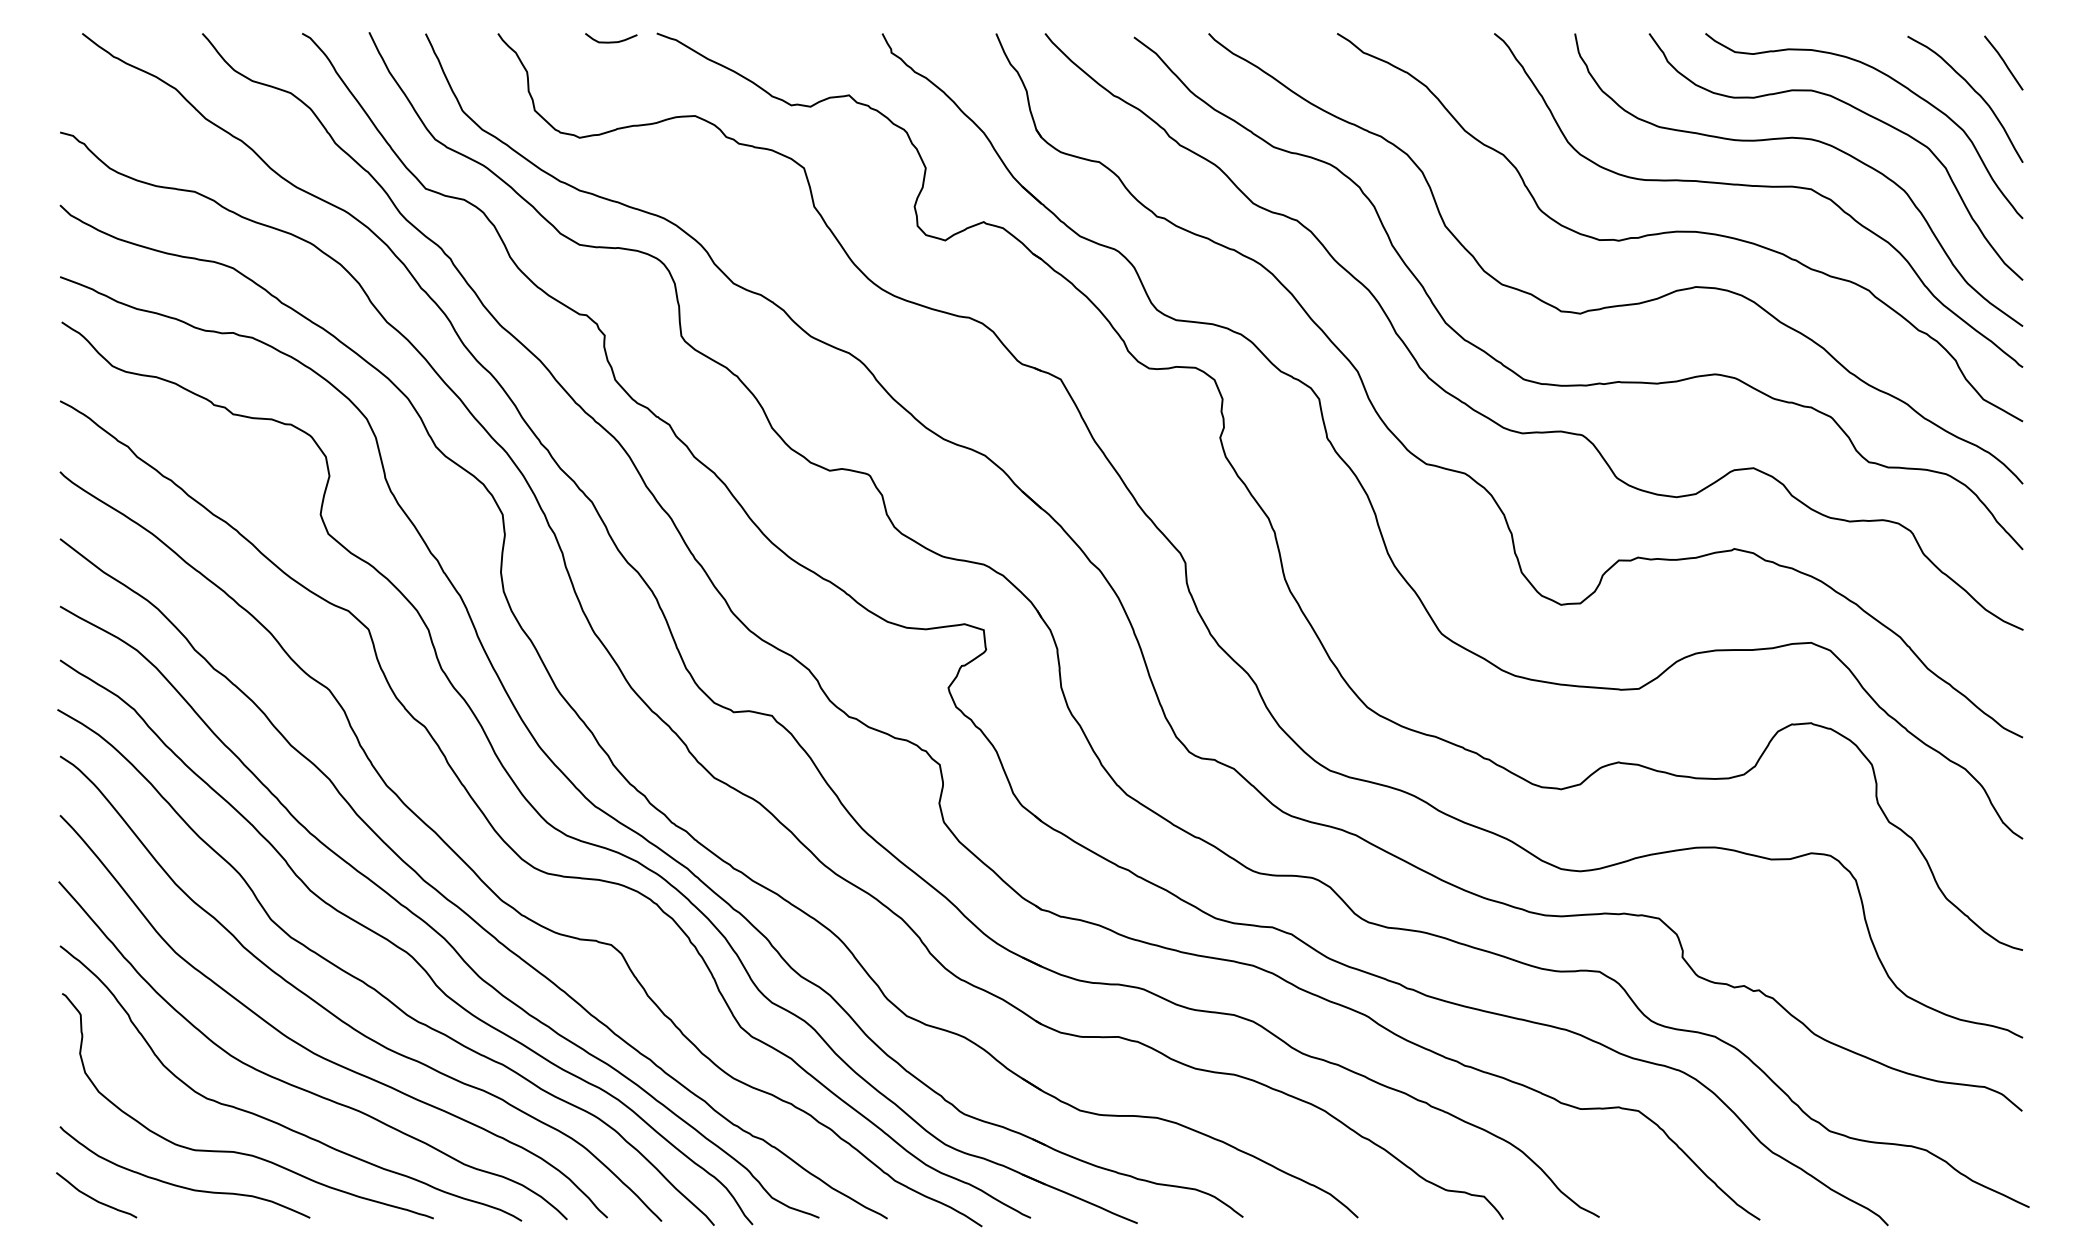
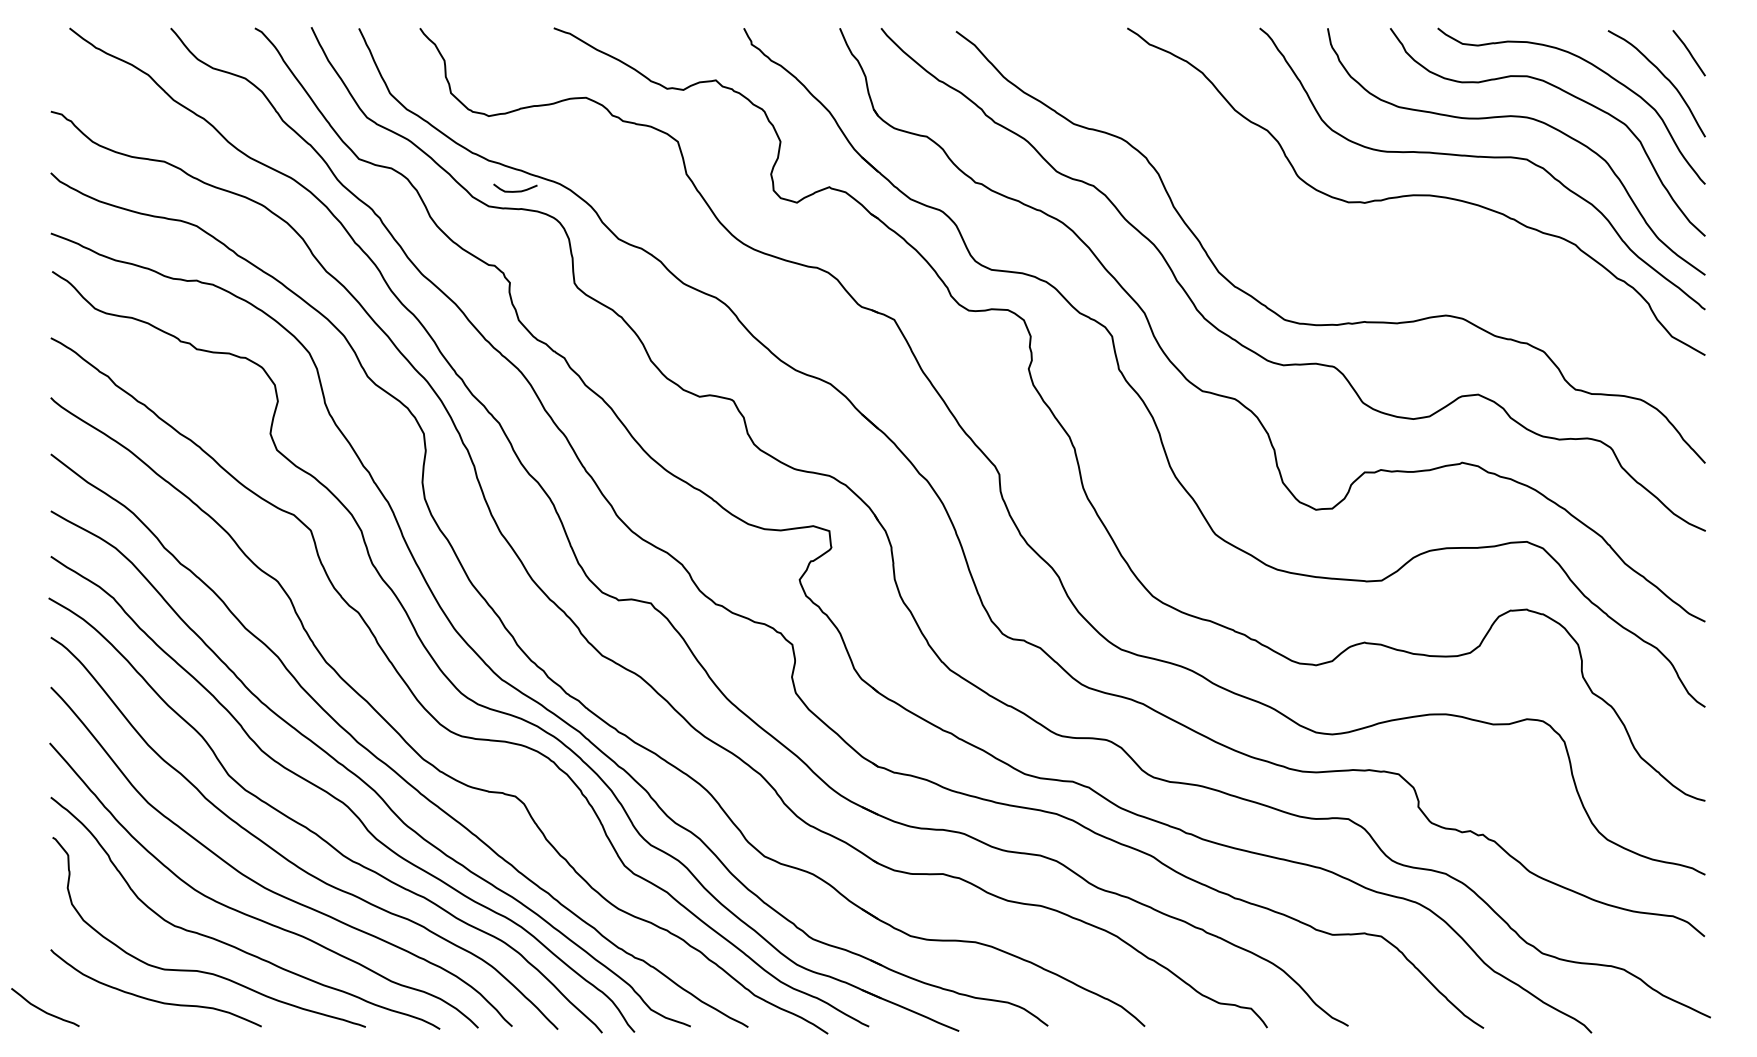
curve: (611, 41) -> (515, 190), moved
curve: (1619, 304) -> (1365, 256), removed
curve: (94, 1198) -> (43, 1010), moved

